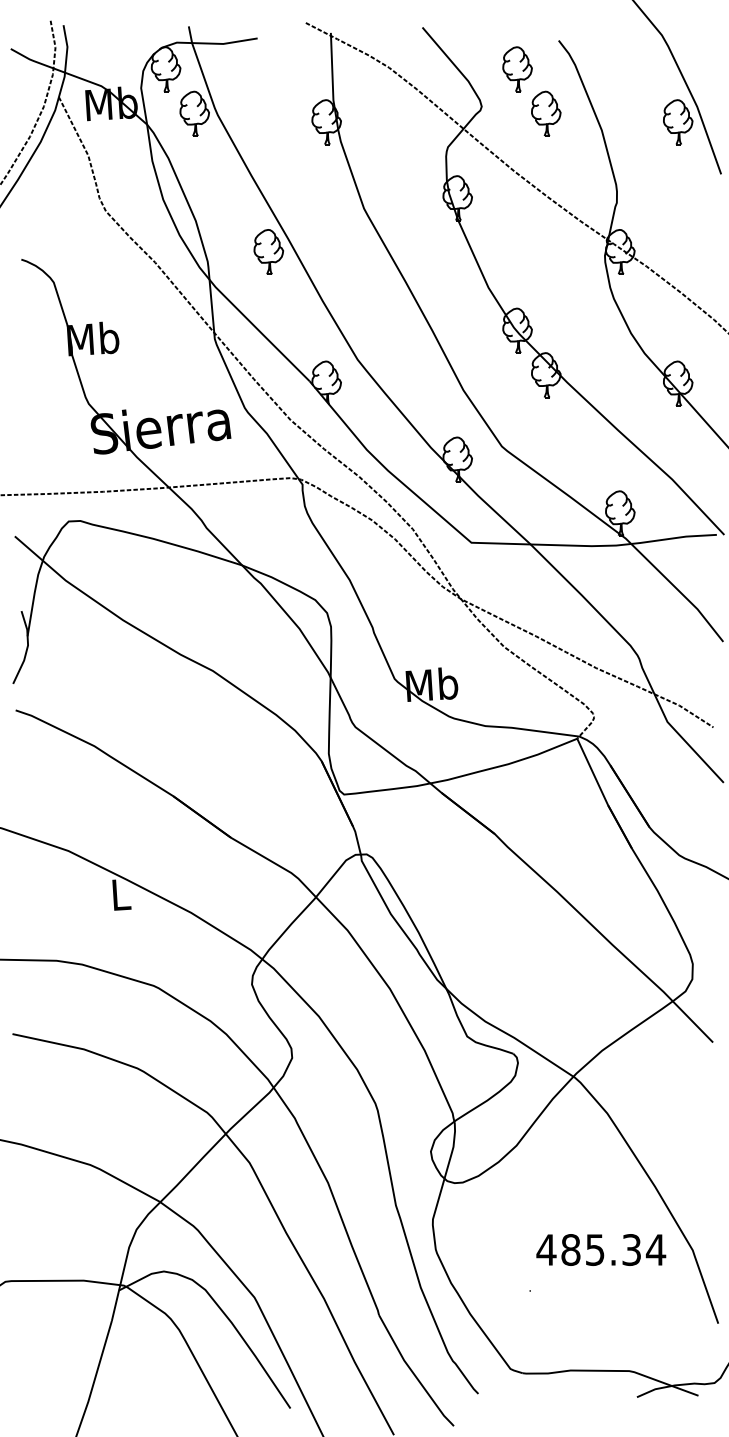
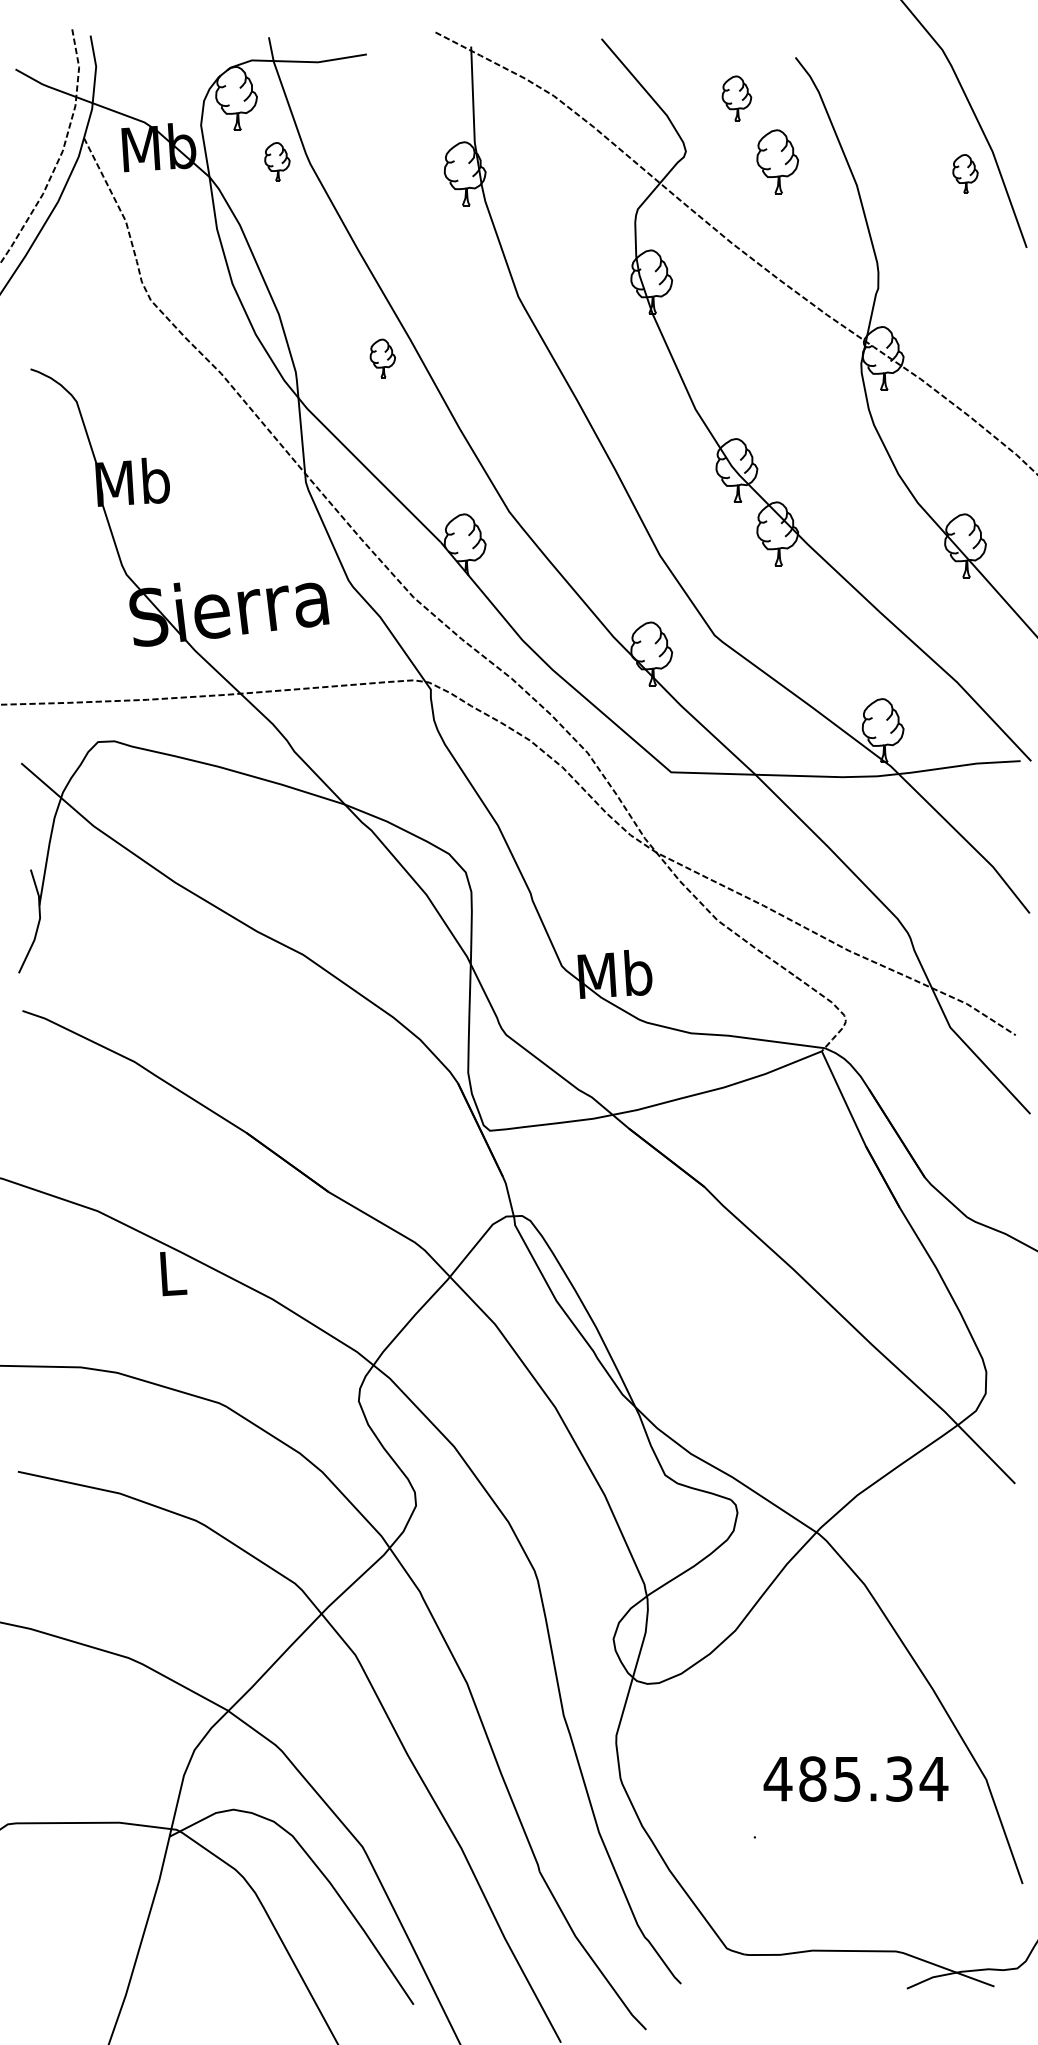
part: (517, 69) -> (736, 98), size x0.7
part: (194, 113) -> (277, 161), size x0.6
part: (678, 122) -> (965, 173), size x0.6
part: (268, 252) -> (382, 358), size x0.6

